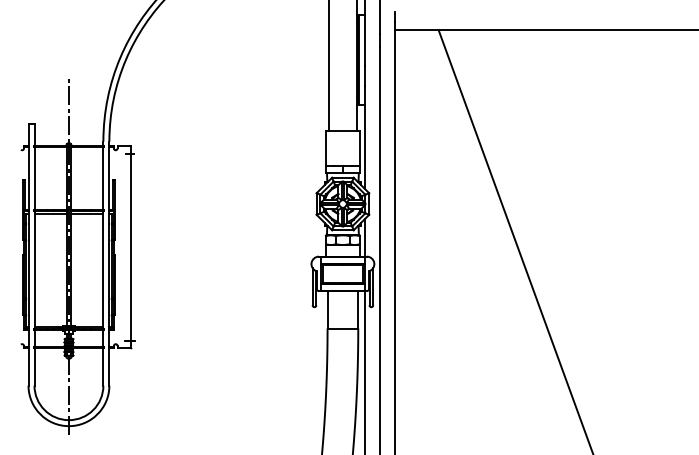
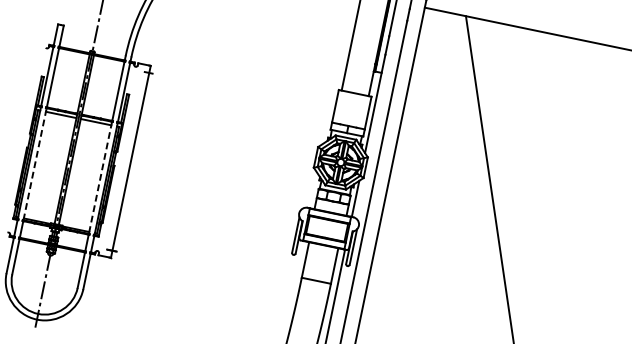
line: (34, 269) -> (35, 164), solid -> dashed
line: (103, 269) -> (100, 177), solid -> dashed

